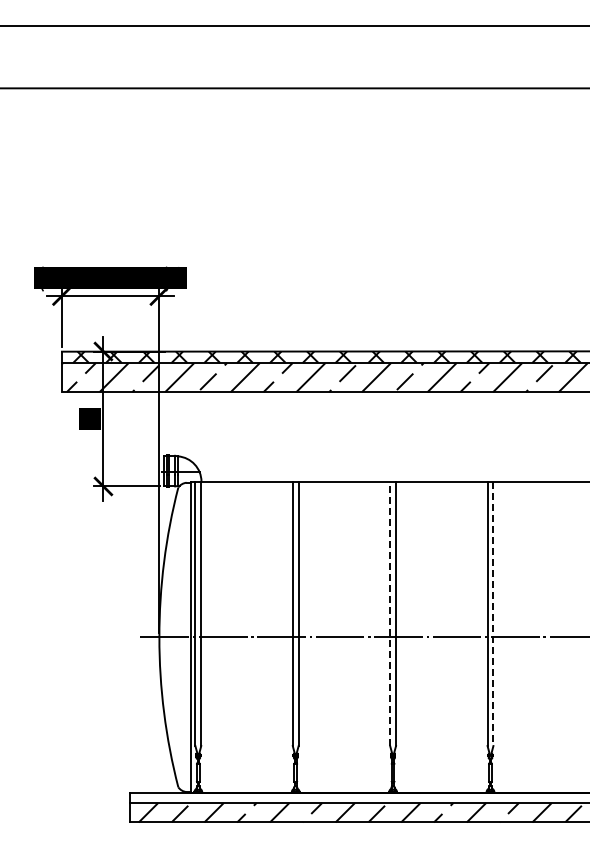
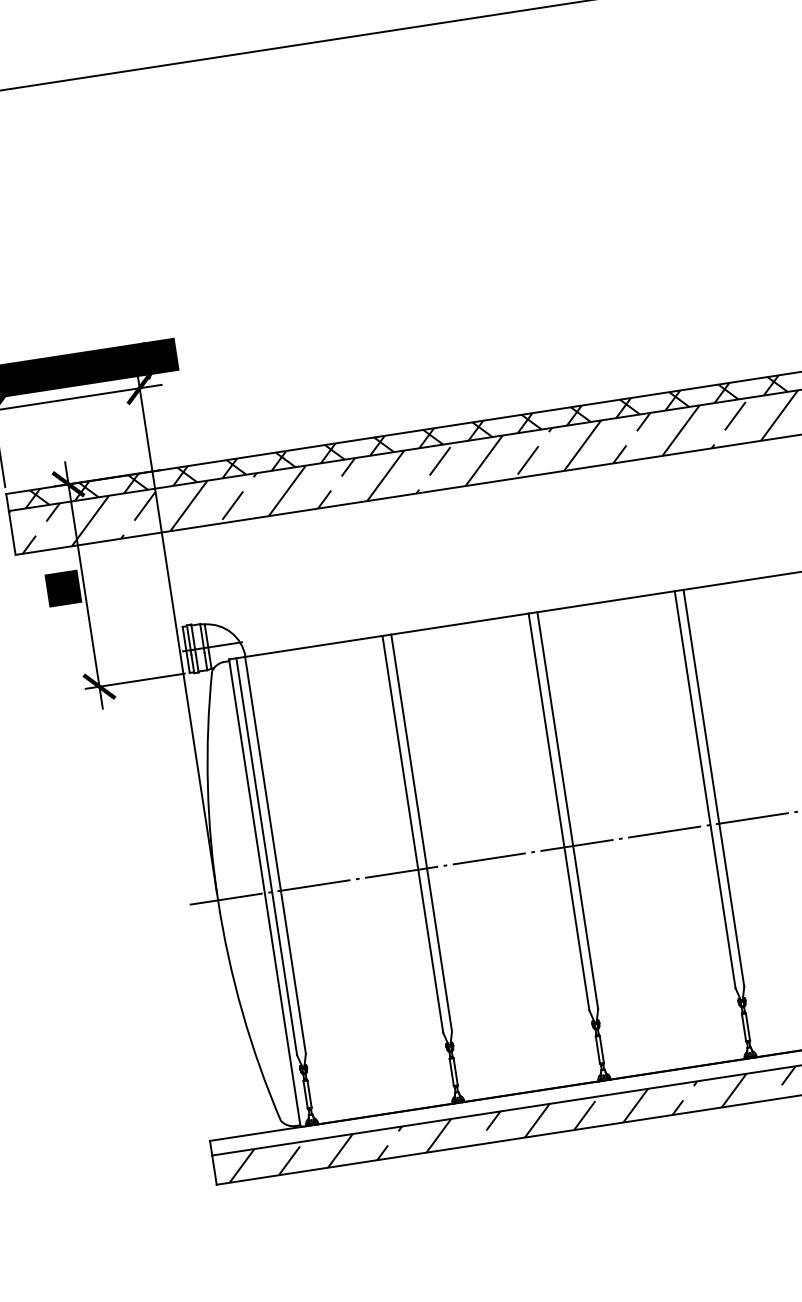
line: (390, 613) -> (559, 811), dashed -> solid
line: (493, 614) -> (714, 789), dashed -> solid

